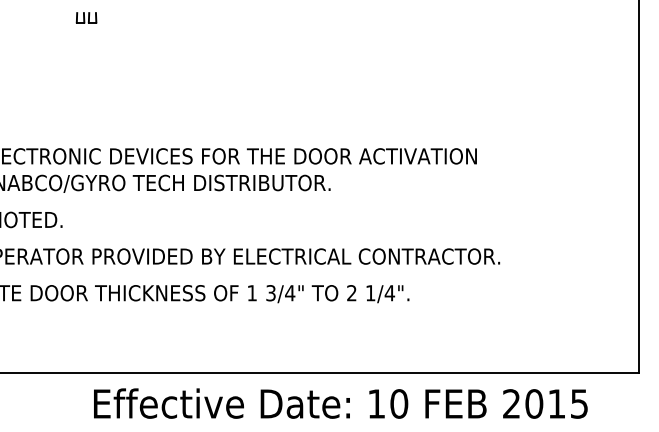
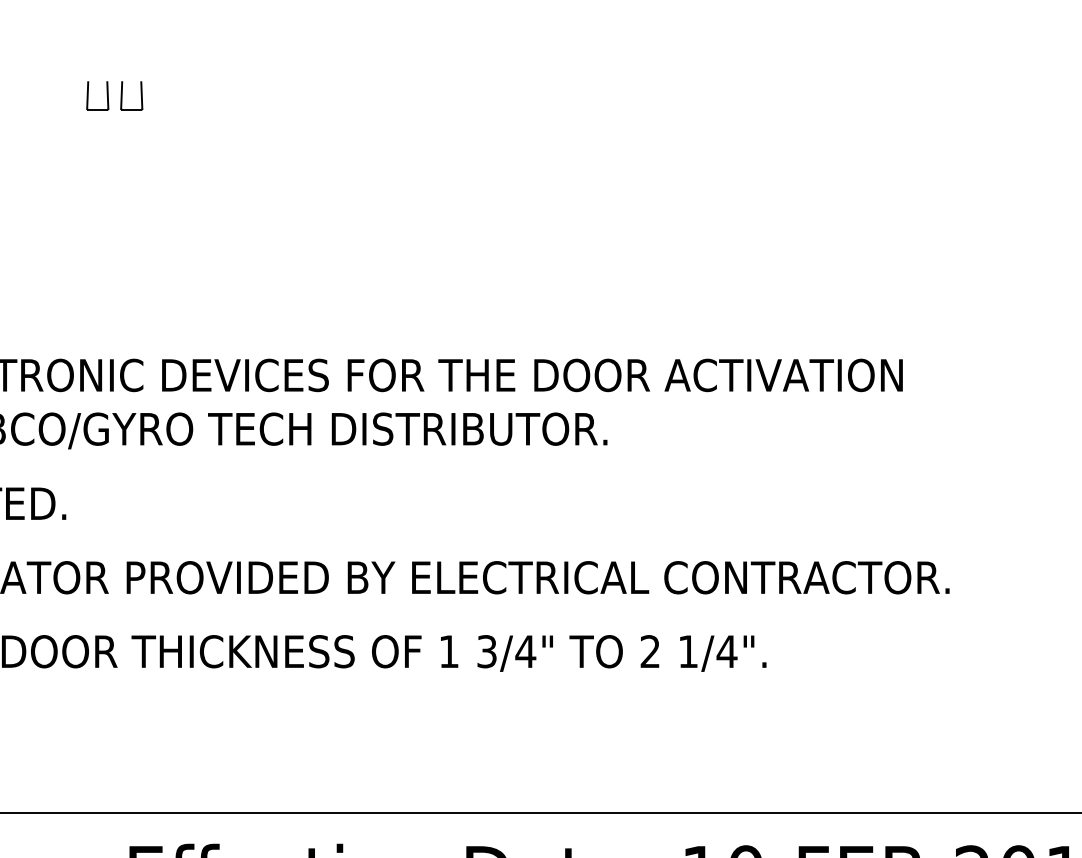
part: (86, 17) -> (114, 95), size x1.4

